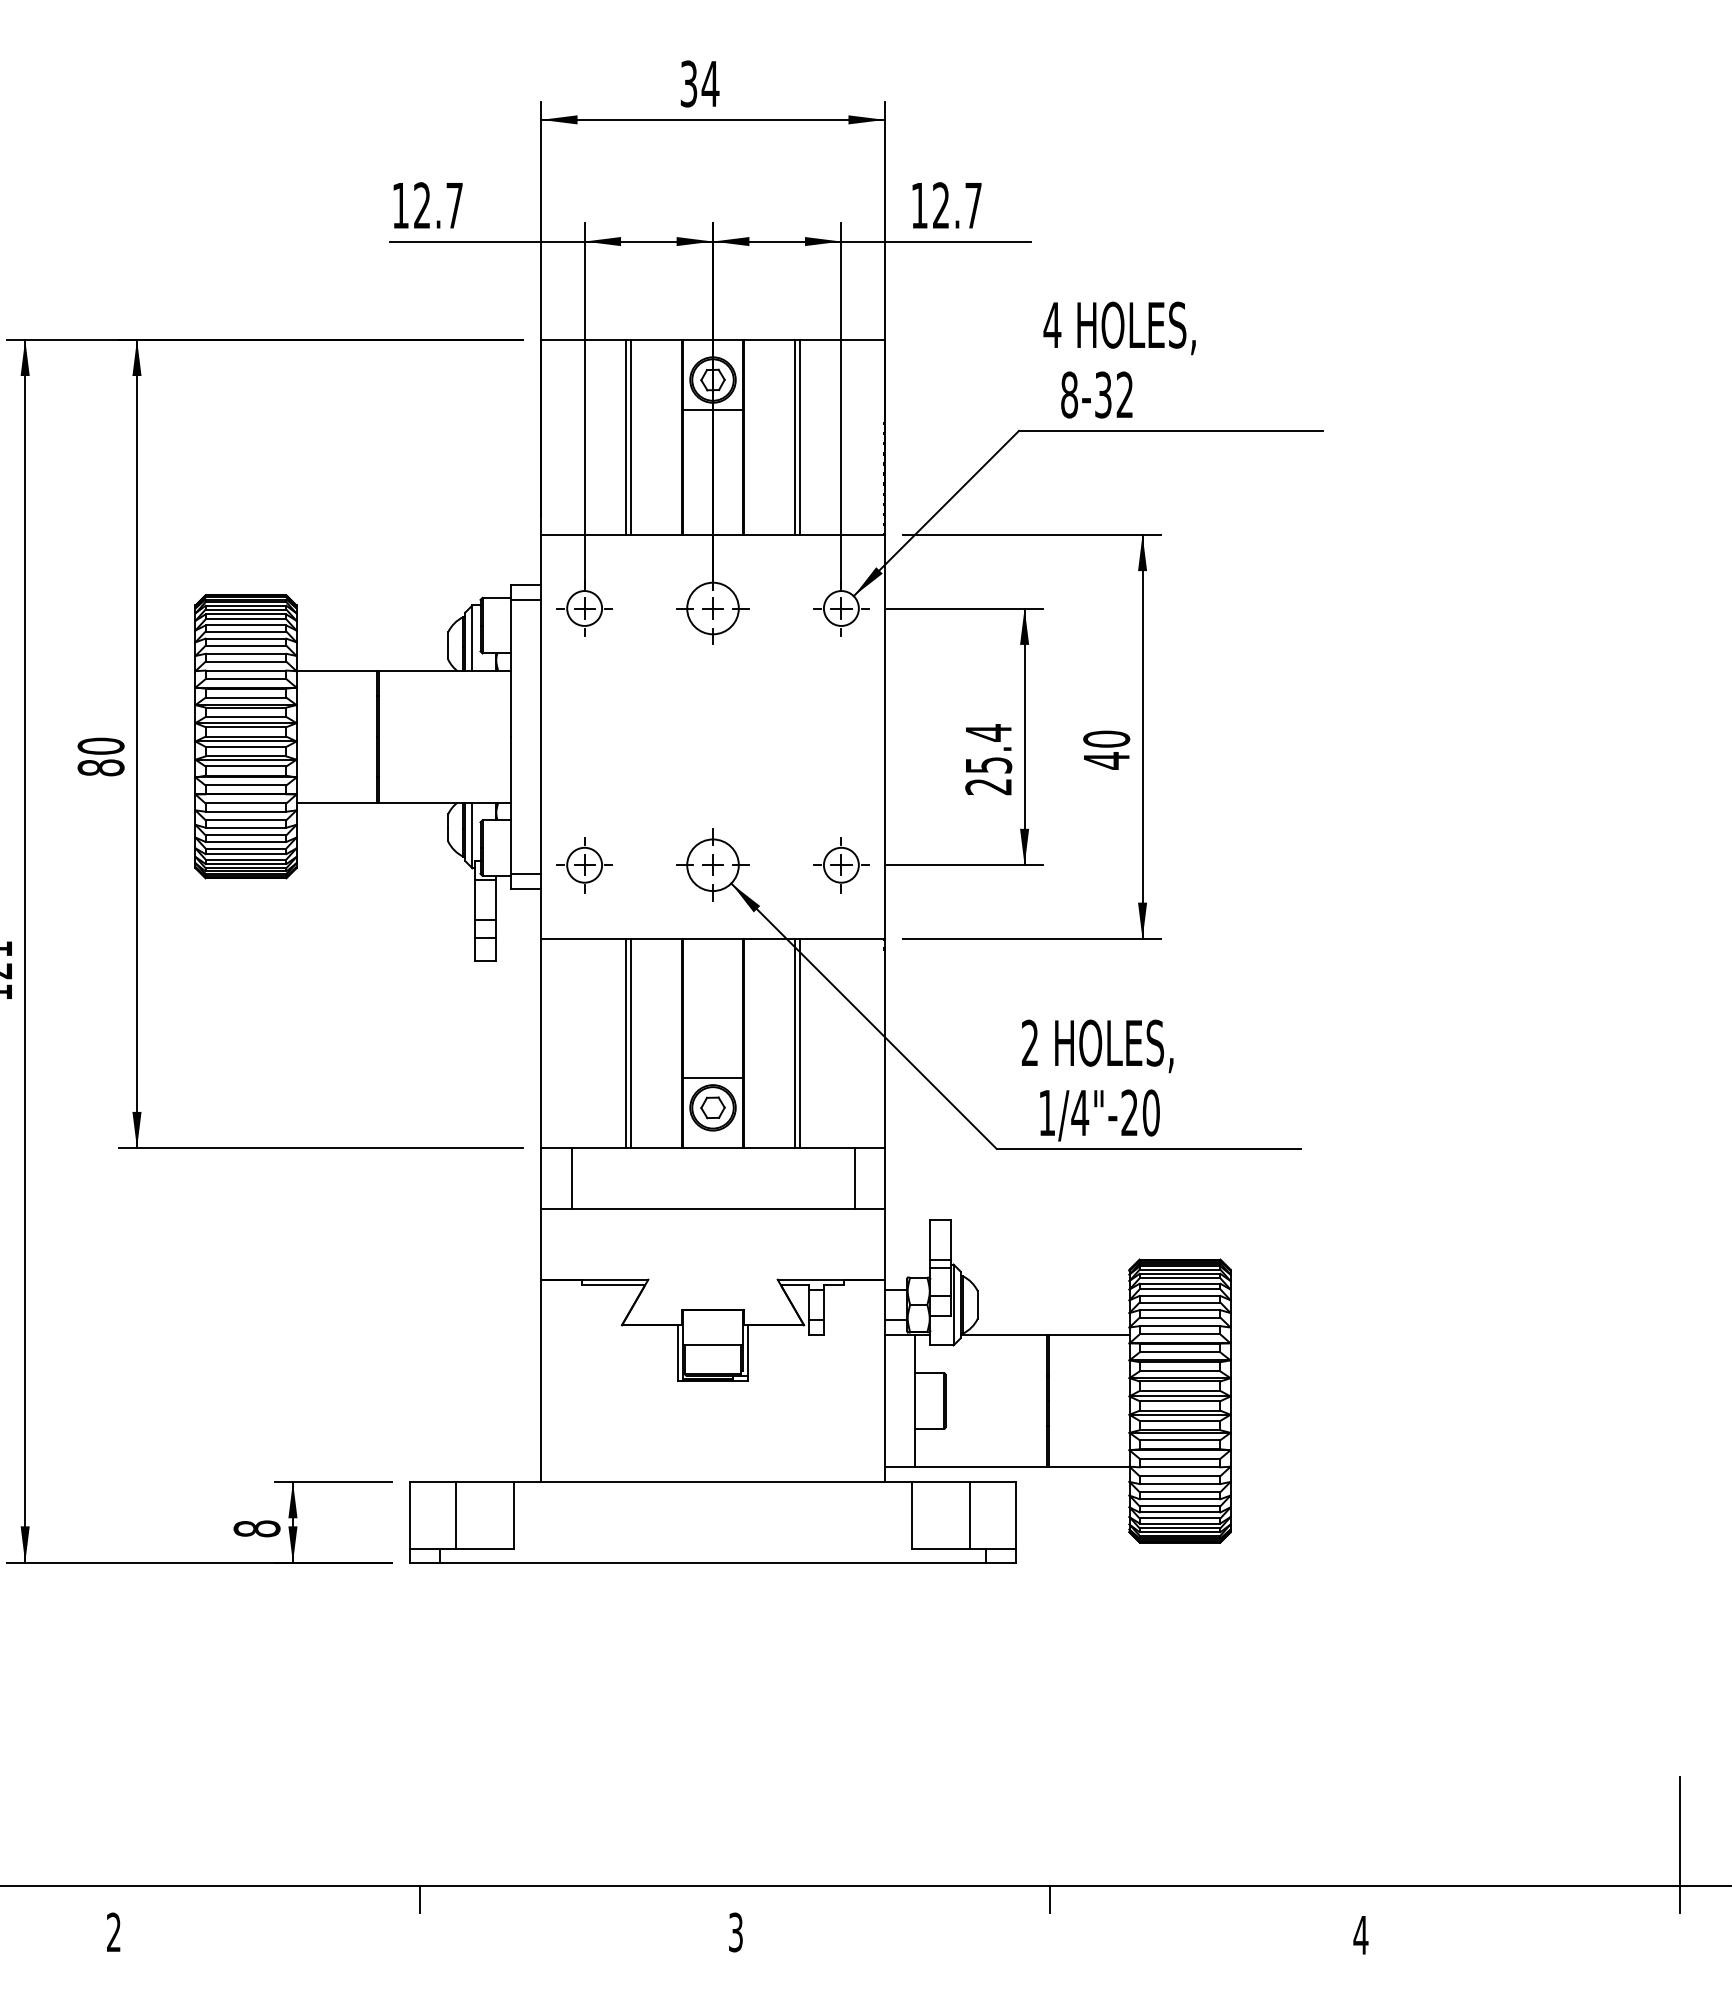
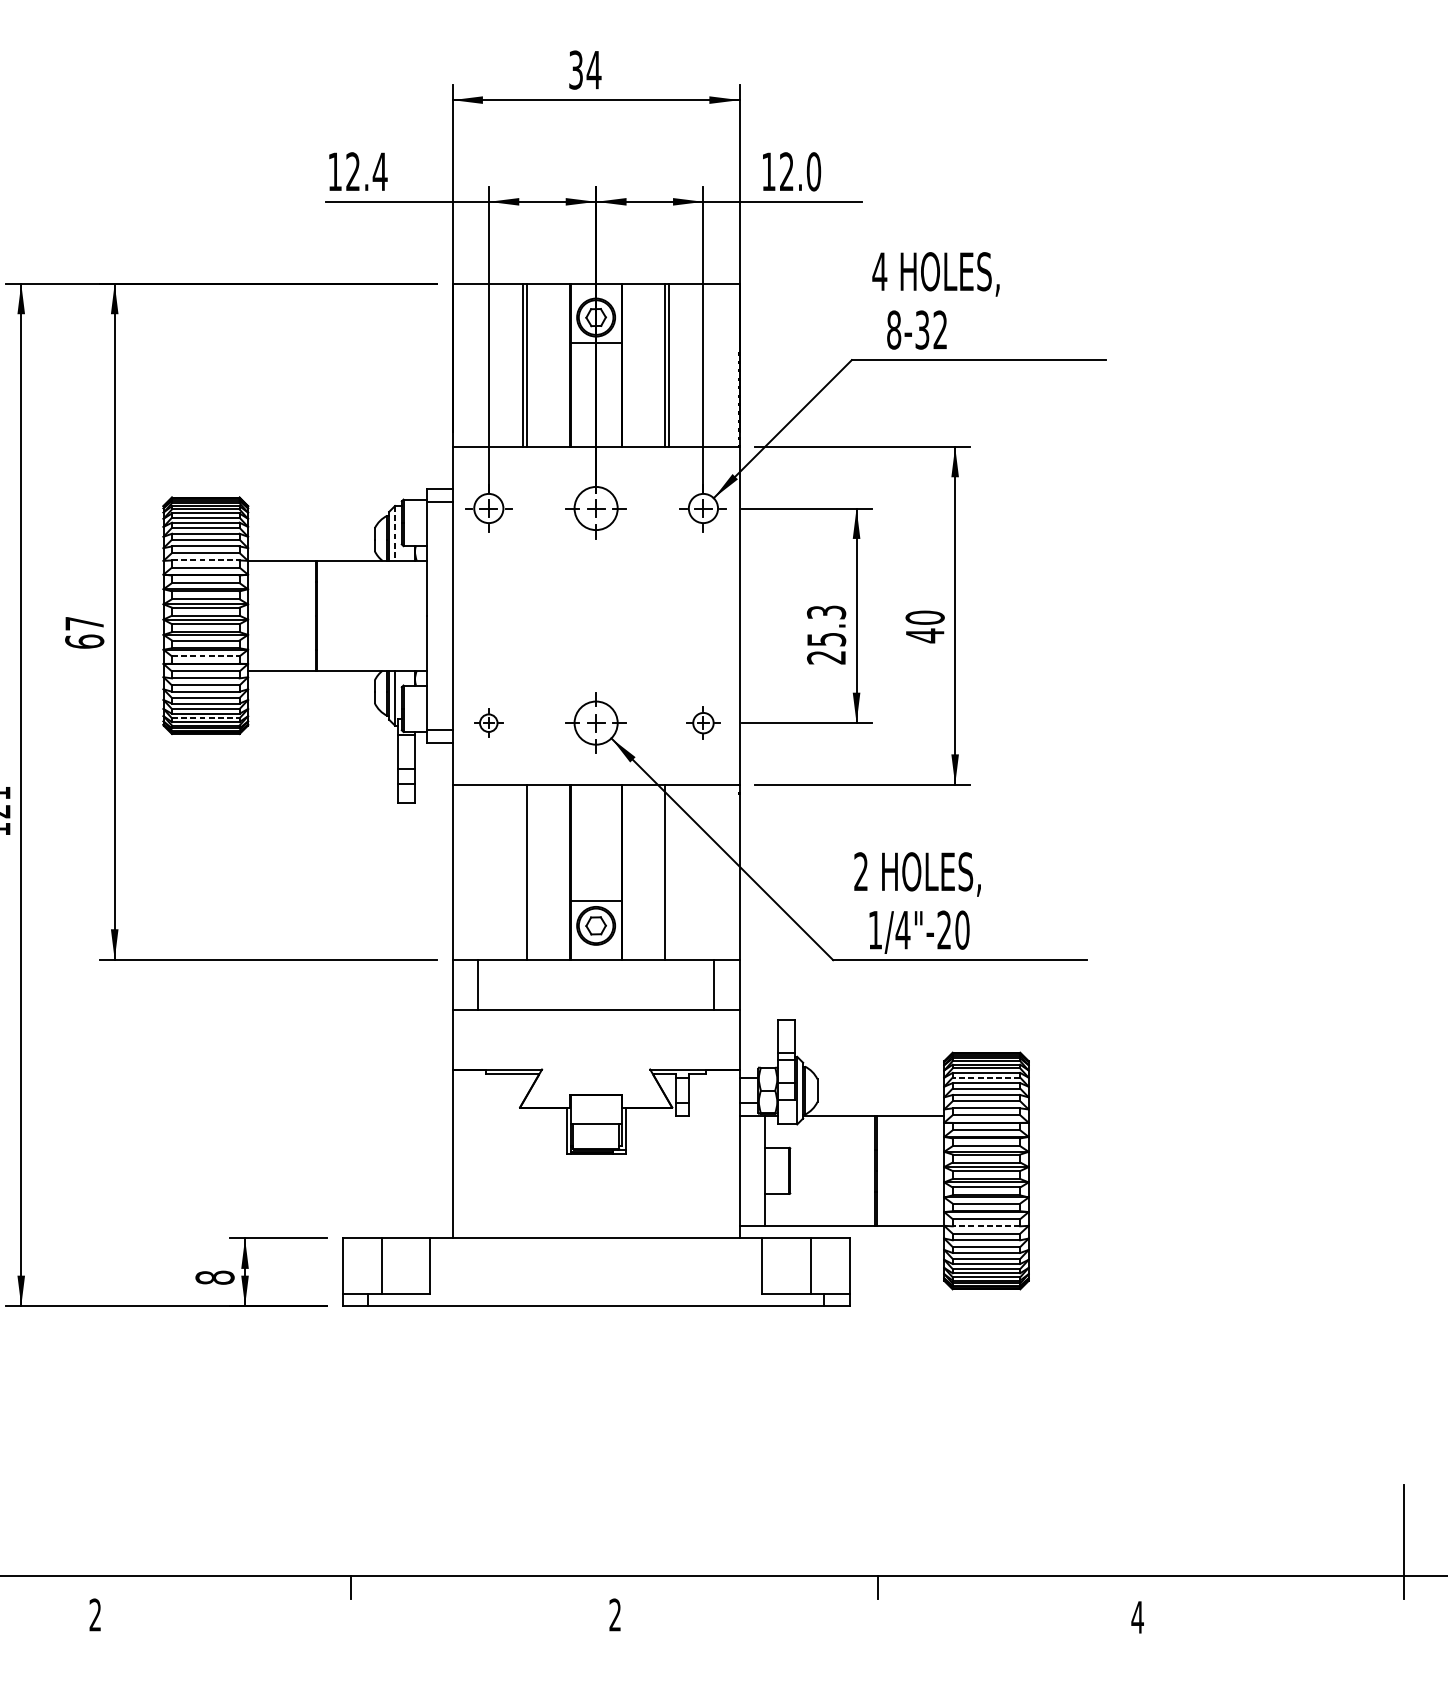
text: (454, 205) -> (380, 171), 12.7 -> 12.4
text: (973, 205) -> (813, 171), 12.7 -> 12.0
line: (472, 638) -> (395, 533), solid -> dashed
line: (246, 670) -> (206, 560), solid -> dashed
text: (988, 732) -> (826, 612), 25.4 -> 25.3
text: (100, 756) -> (84, 632), 80 -> 67
line: (246, 785) -> (206, 656), solid -> dashed
line: (246, 859) -> (206, 718), solid -> dashed
part: (584, 865) -> (488, 723), size x0.6
part: (841, 865) -> (703, 723), size x0.7
line: (625, 1043) -> (522, 872), removed
line: (800, 1043) -> (669, 872), removed
line: (1179, 1289) -> (986, 1077), solid -> dashed
line: (1179, 1467) -> (986, 1226), solid -> dashed
text: (735, 1932) -> (614, 1615), 3 -> 2

